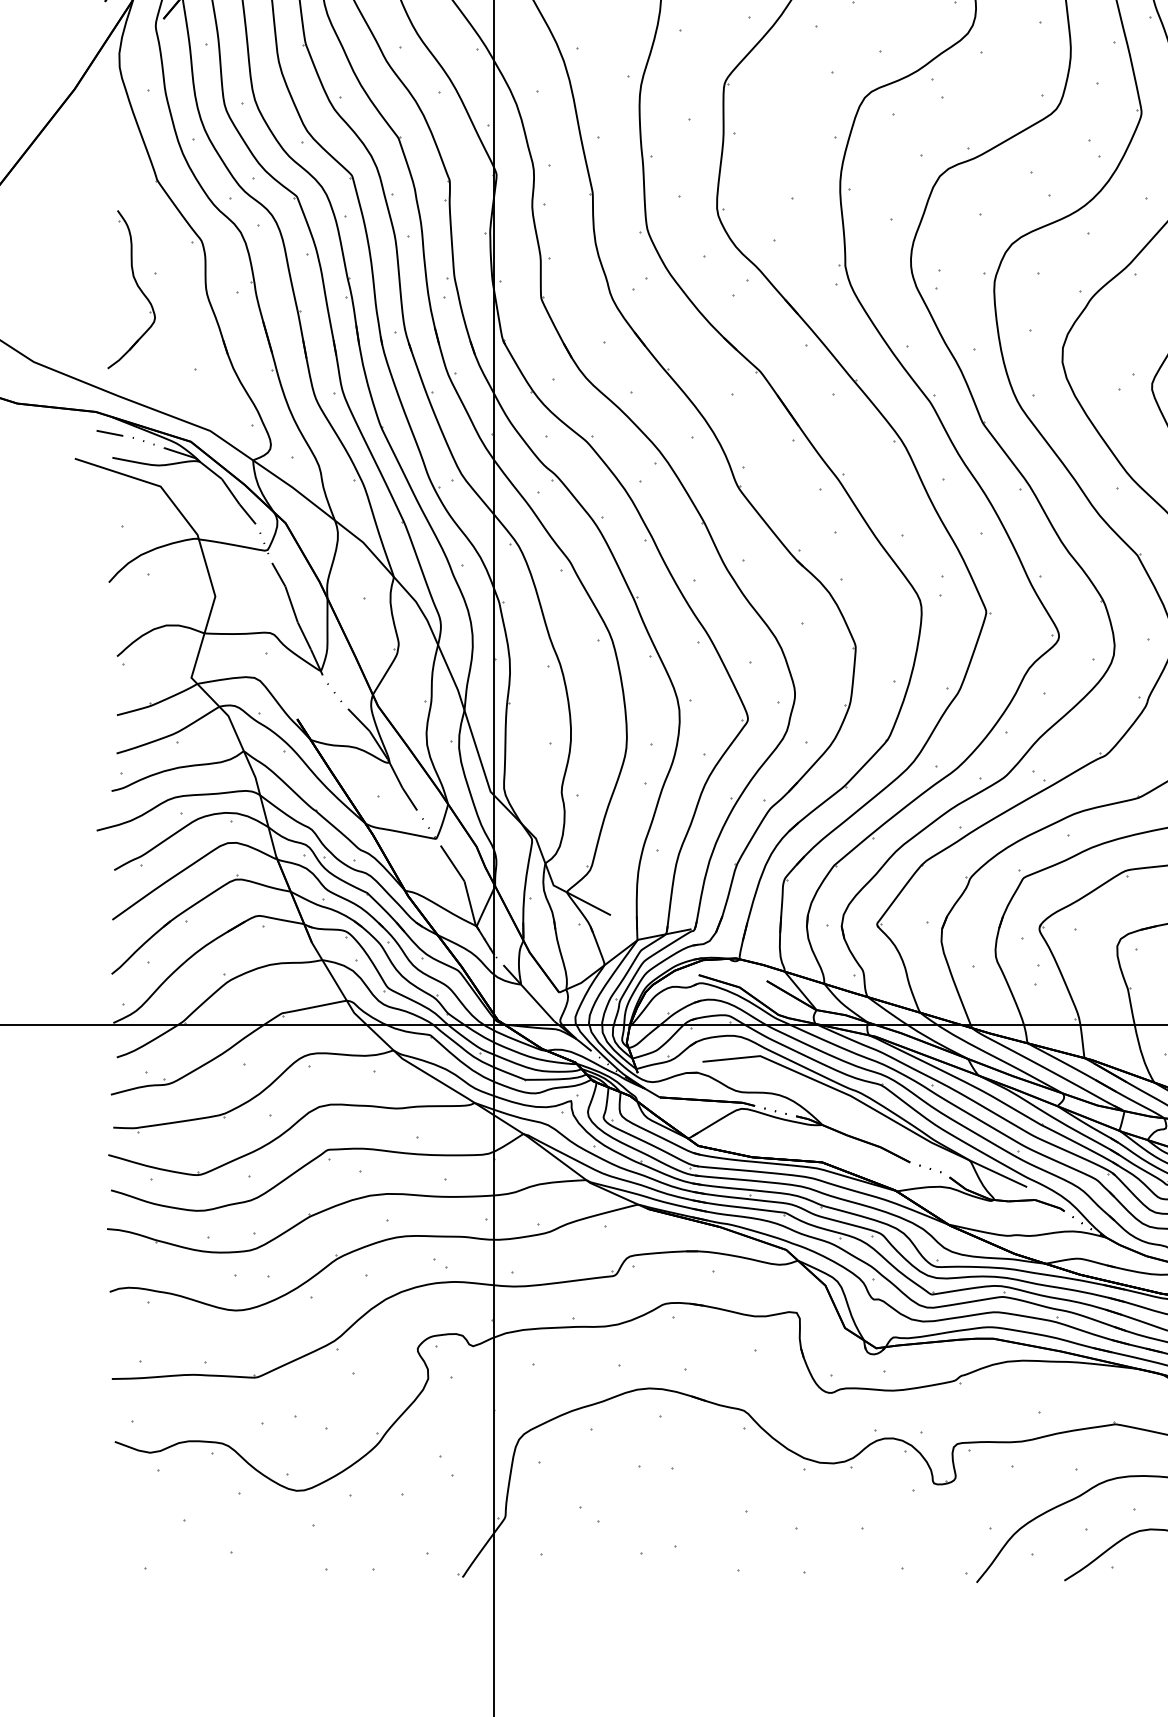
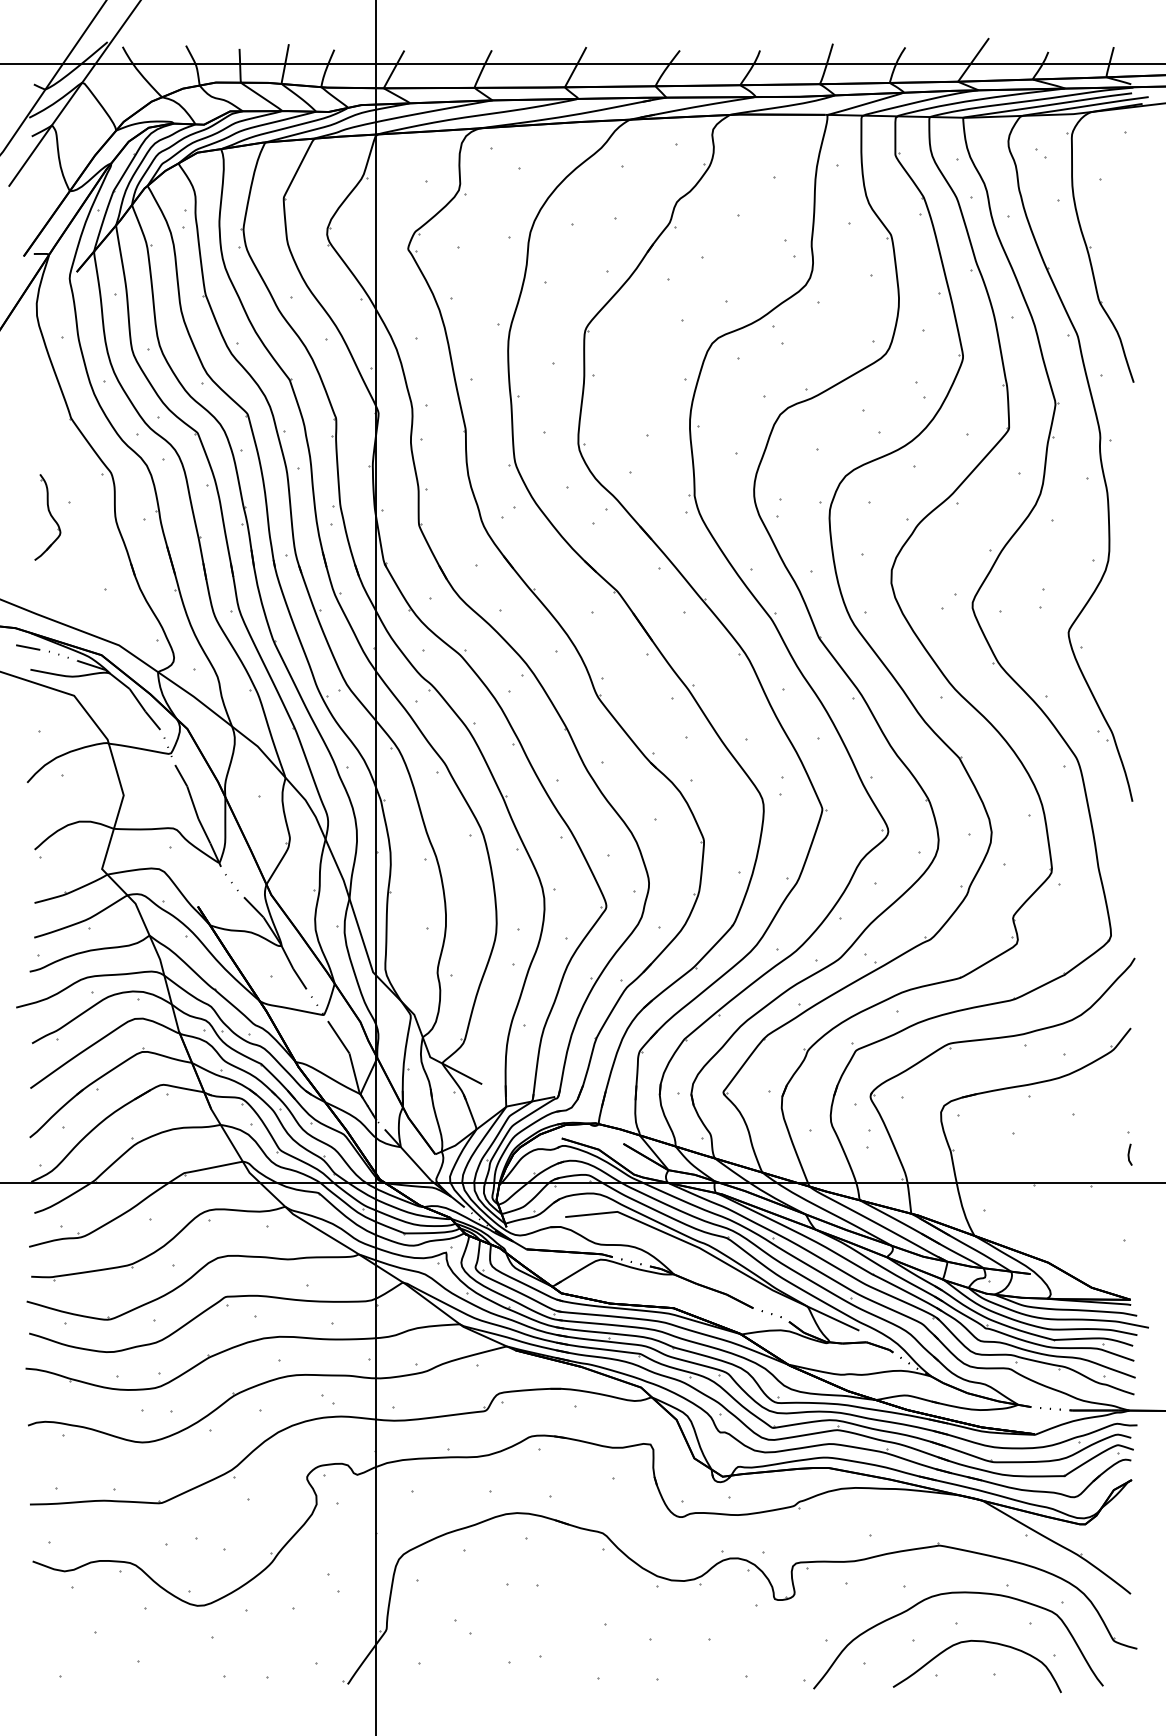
part: (131, 289) -> (47, 517), size x0.6

